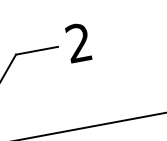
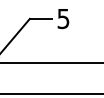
text: (78, 42) -> (63, 18), 2 -> 5

